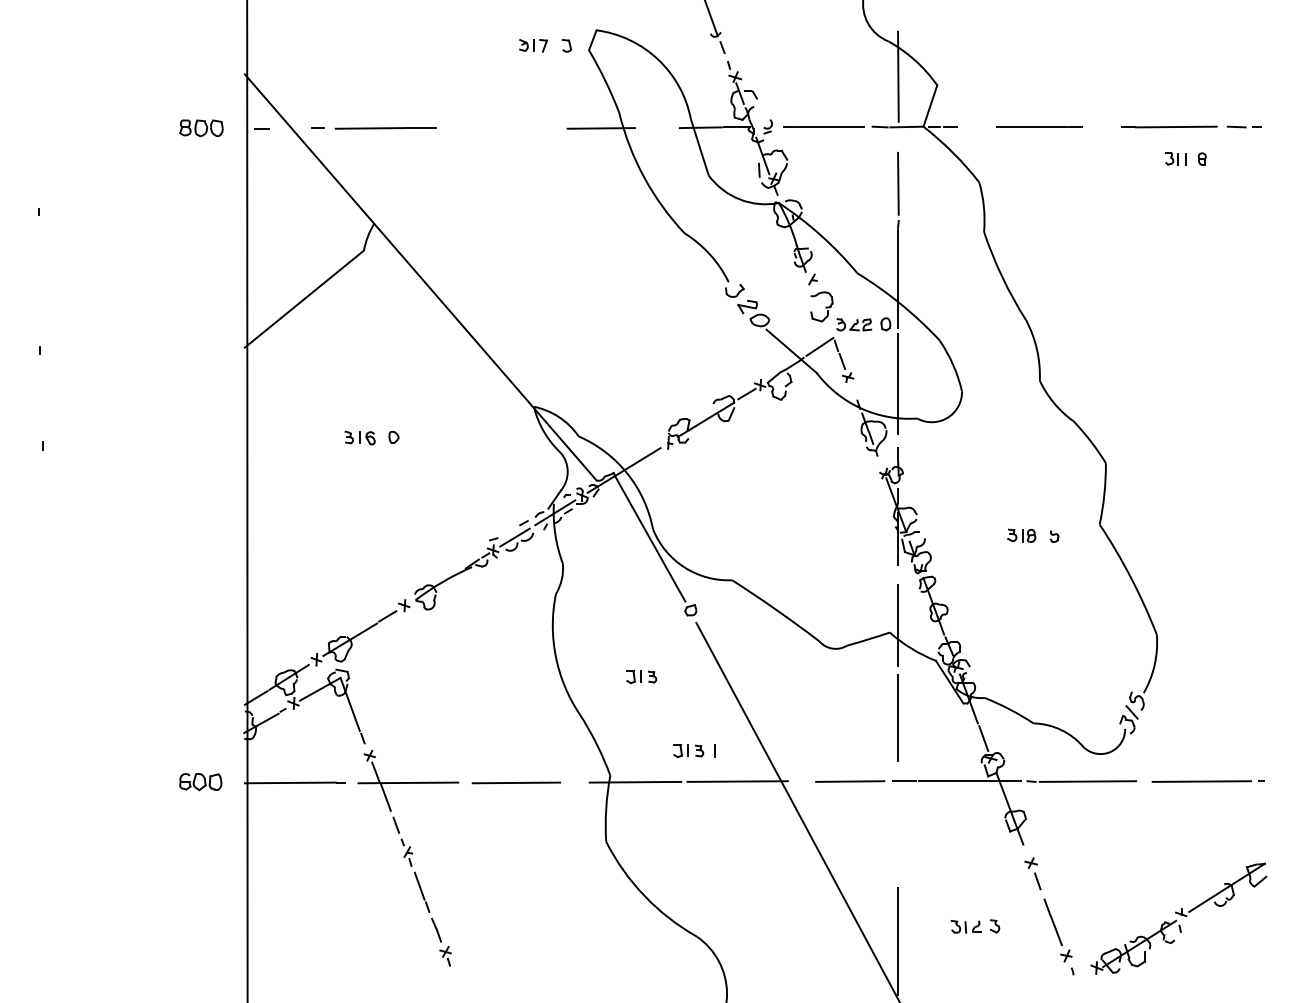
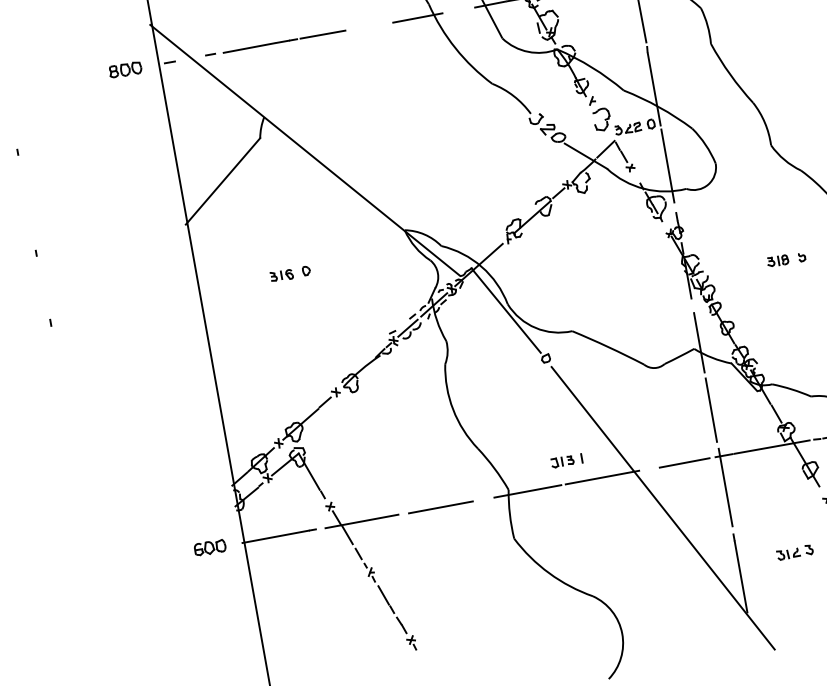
line: (471, 128) -> (322, 34), added
part: (641, 677) -> (518, 414), removed
line: (898, 823) -> (725, 487), added

